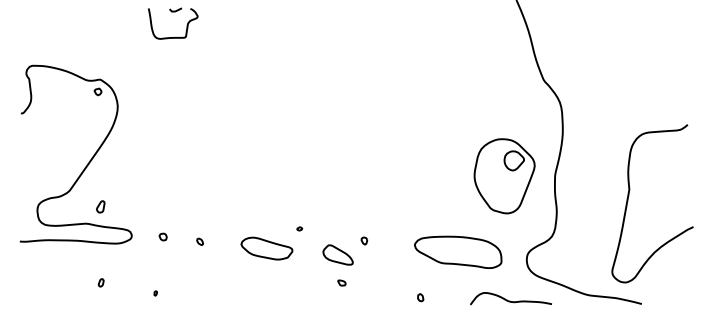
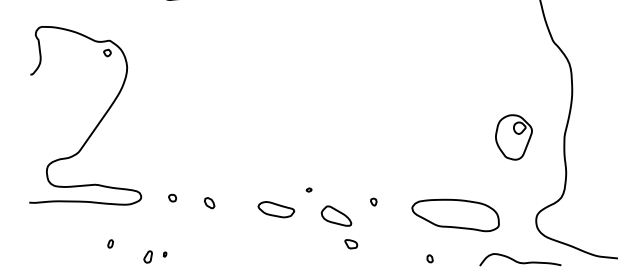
part: (504, 176) -> (513, 137), size x0.6
part: (100, 206) -> (147, 256), moved
part: (199, 241) -> (208, 202), size x1.6
part: (266, 248) -> (275, 209), size x0.7
part: (458, 251) -> (455, 214), moved
part: (337, 254) -> (335, 215), moved
part: (341, 282) -> (350, 243), size x1.6

